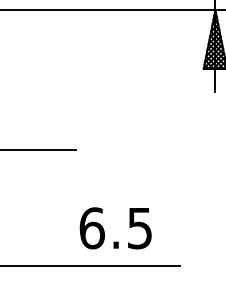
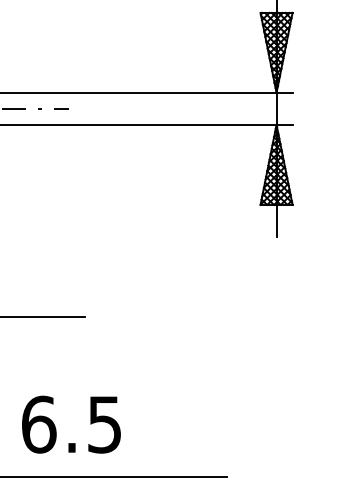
text: (115, 228) -> (71, 424), moved

